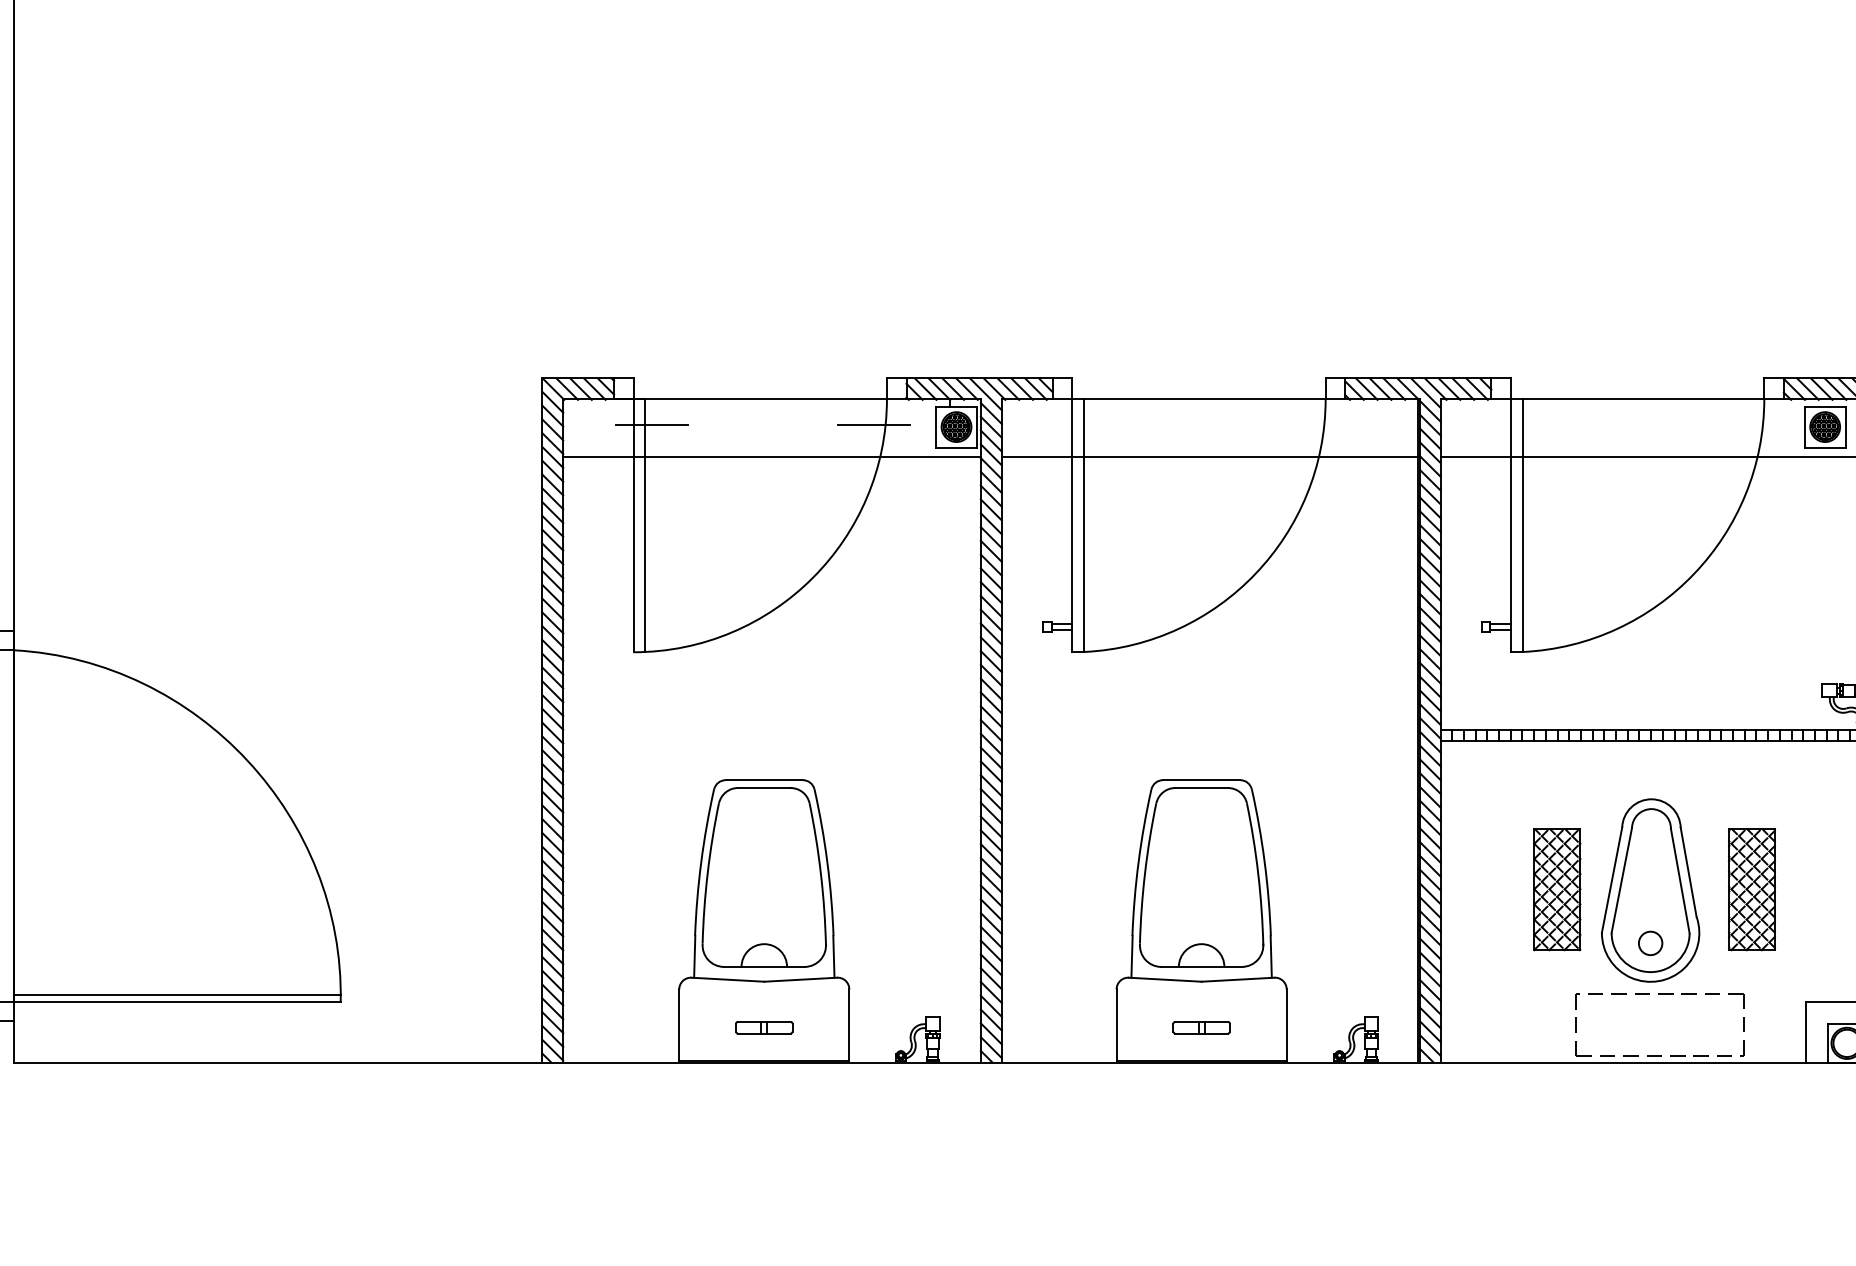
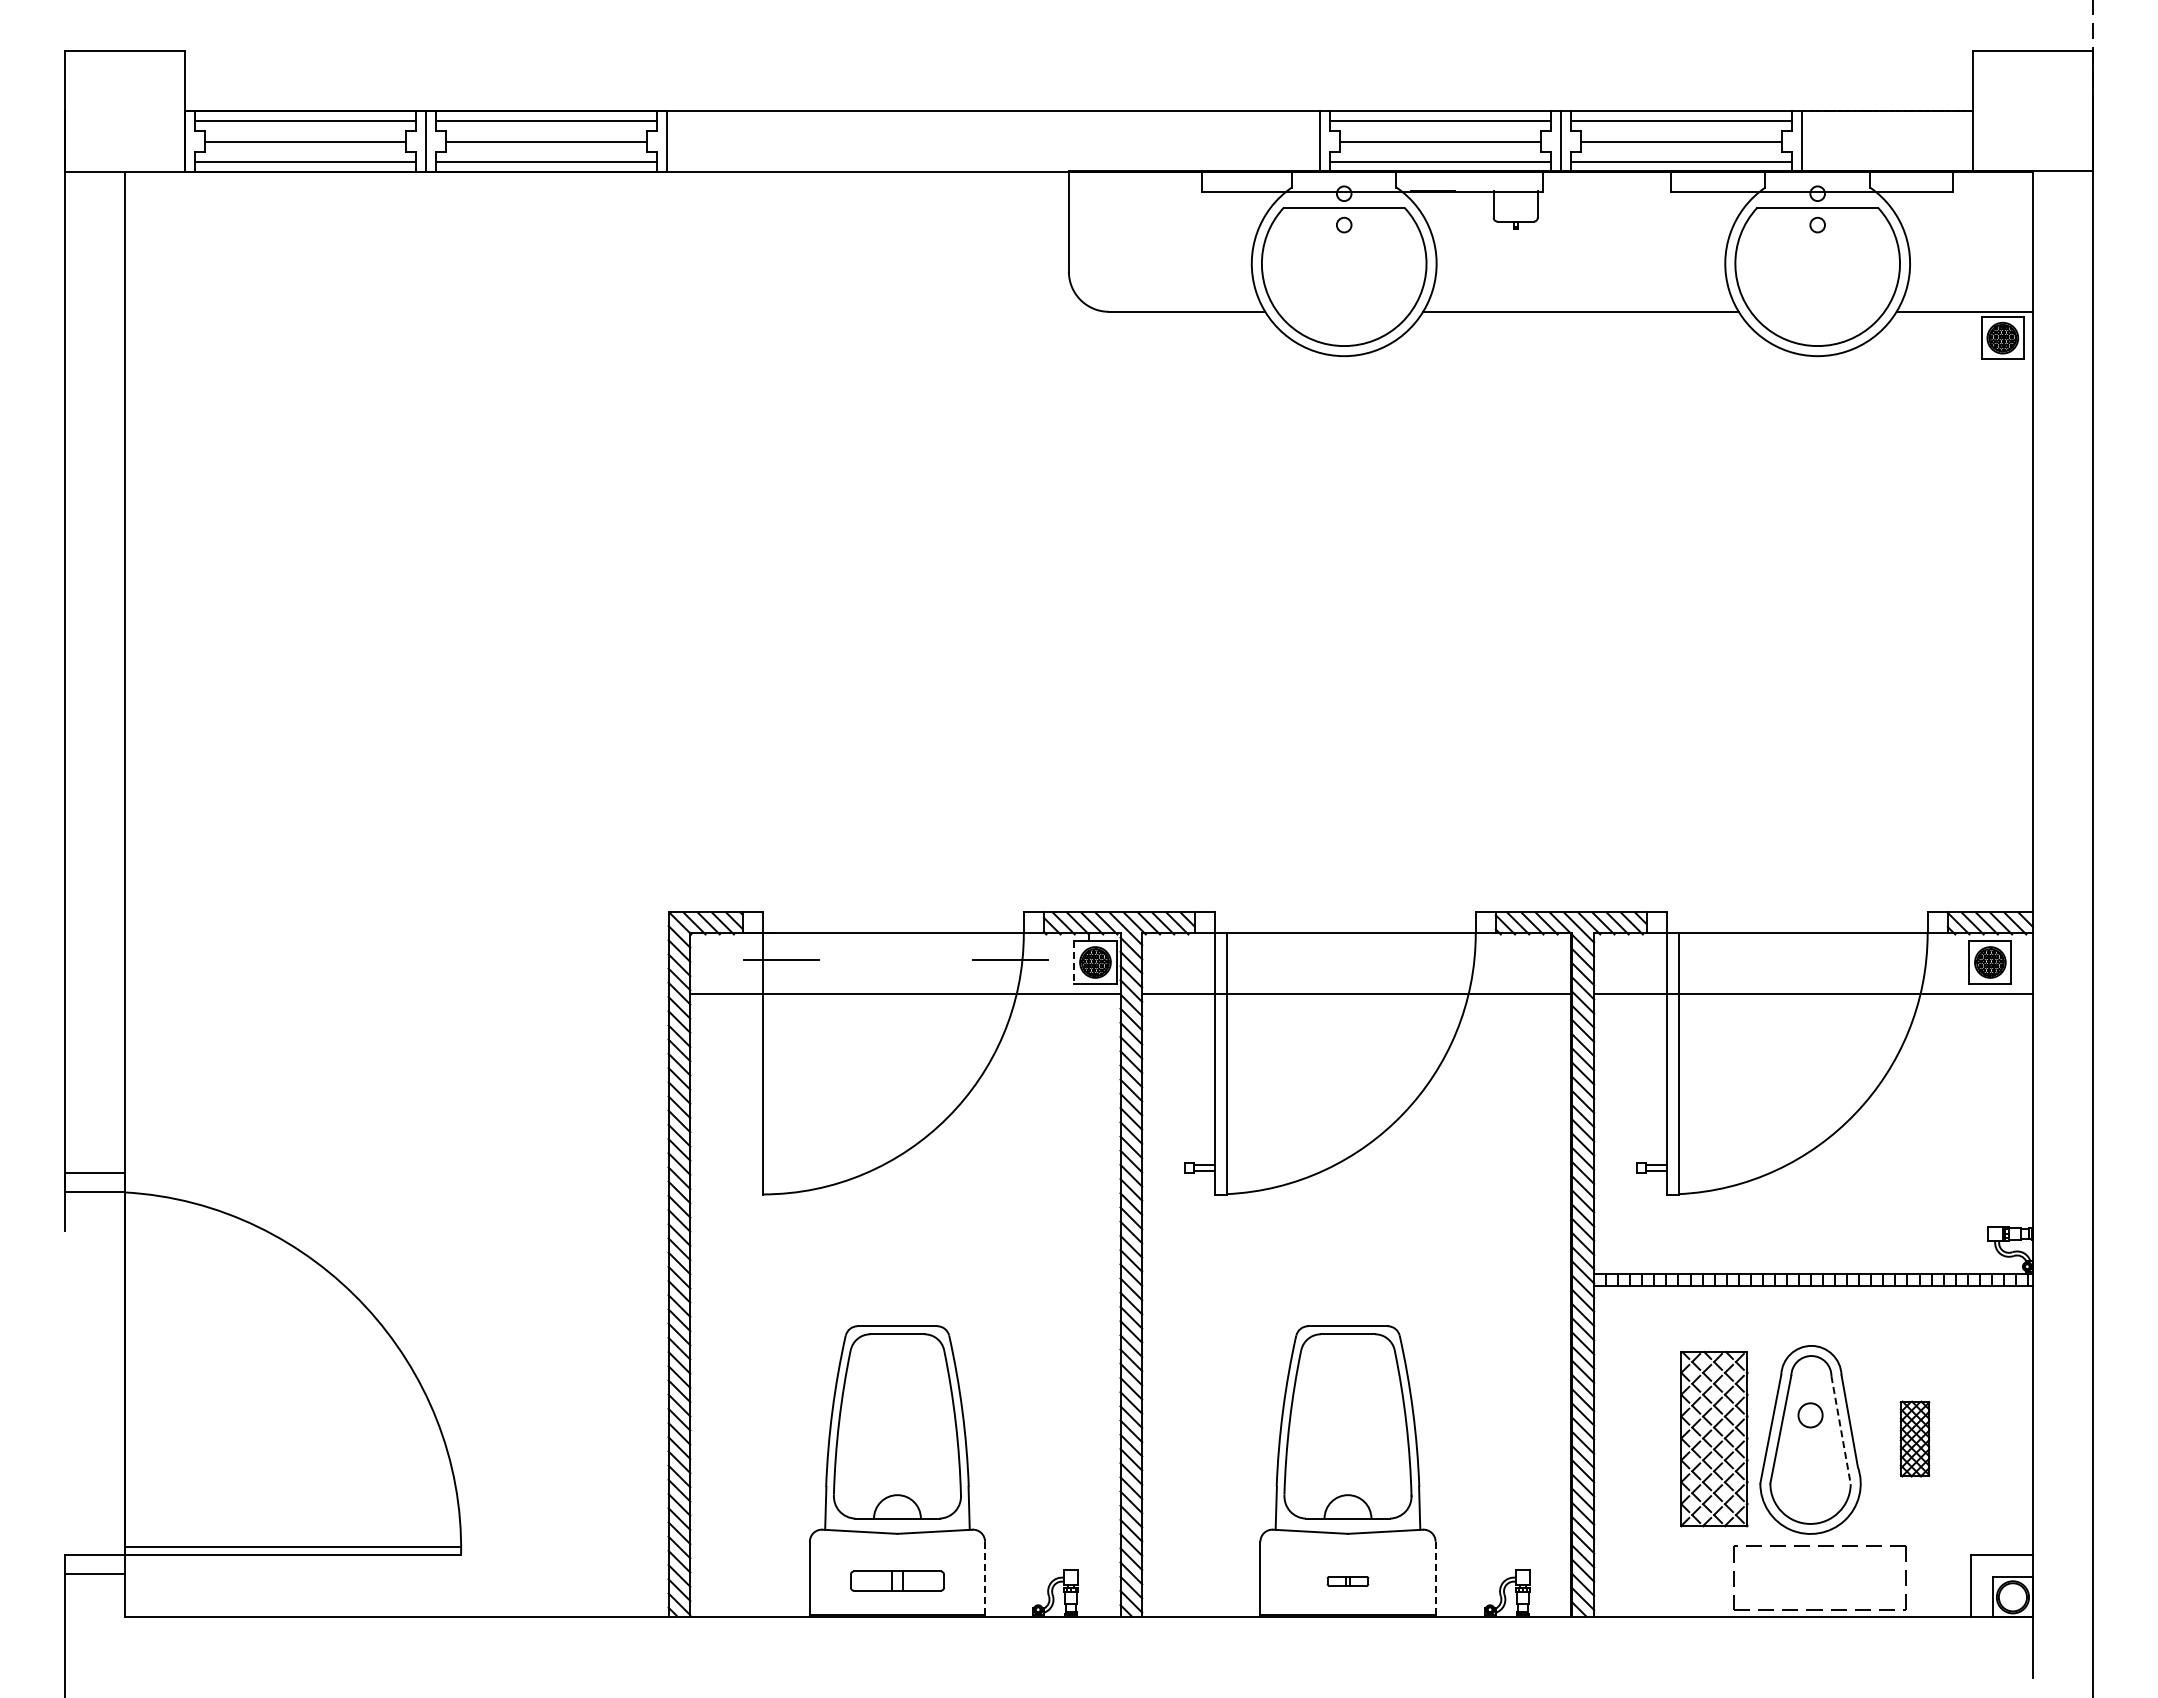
line: (936, 427) -> (1074, 962), solid -> dashed
line: (644, 525) -> (774, 1063), removed
line: (1680, 881) -> (1841, 1430), solid -> dashed
part: (1557, 889) -> (1714, 1438), size x1.4
part: (1751, 889) -> (1914, 1438), size x0.6
circle: (1650, 943) -> (1810, 1415), moved
line: (849, 1025) -> (985, 1578), solid -> dashed
line: (1286, 1025) -> (1435, 1578), solid -> dashed
part: (764, 1027) -> (897, 1581), size x1.6
part: (1201, 1027) -> (1347, 1581), size x0.7

